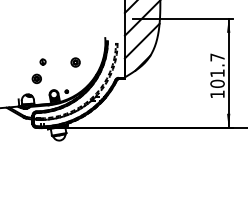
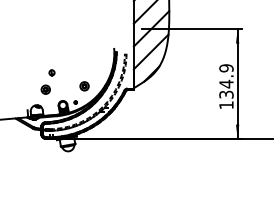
part: (75, 62) -> (84, 86), moved
text: (217, 70) -> (226, 81), 101.7 -> 134.9

